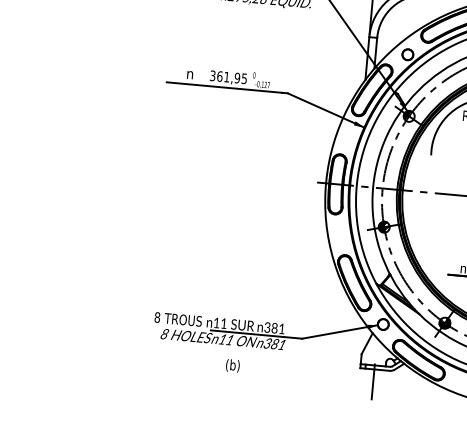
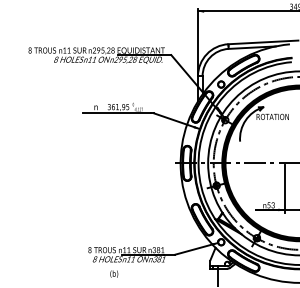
text: (233, 364) -> (114, 273), moved

